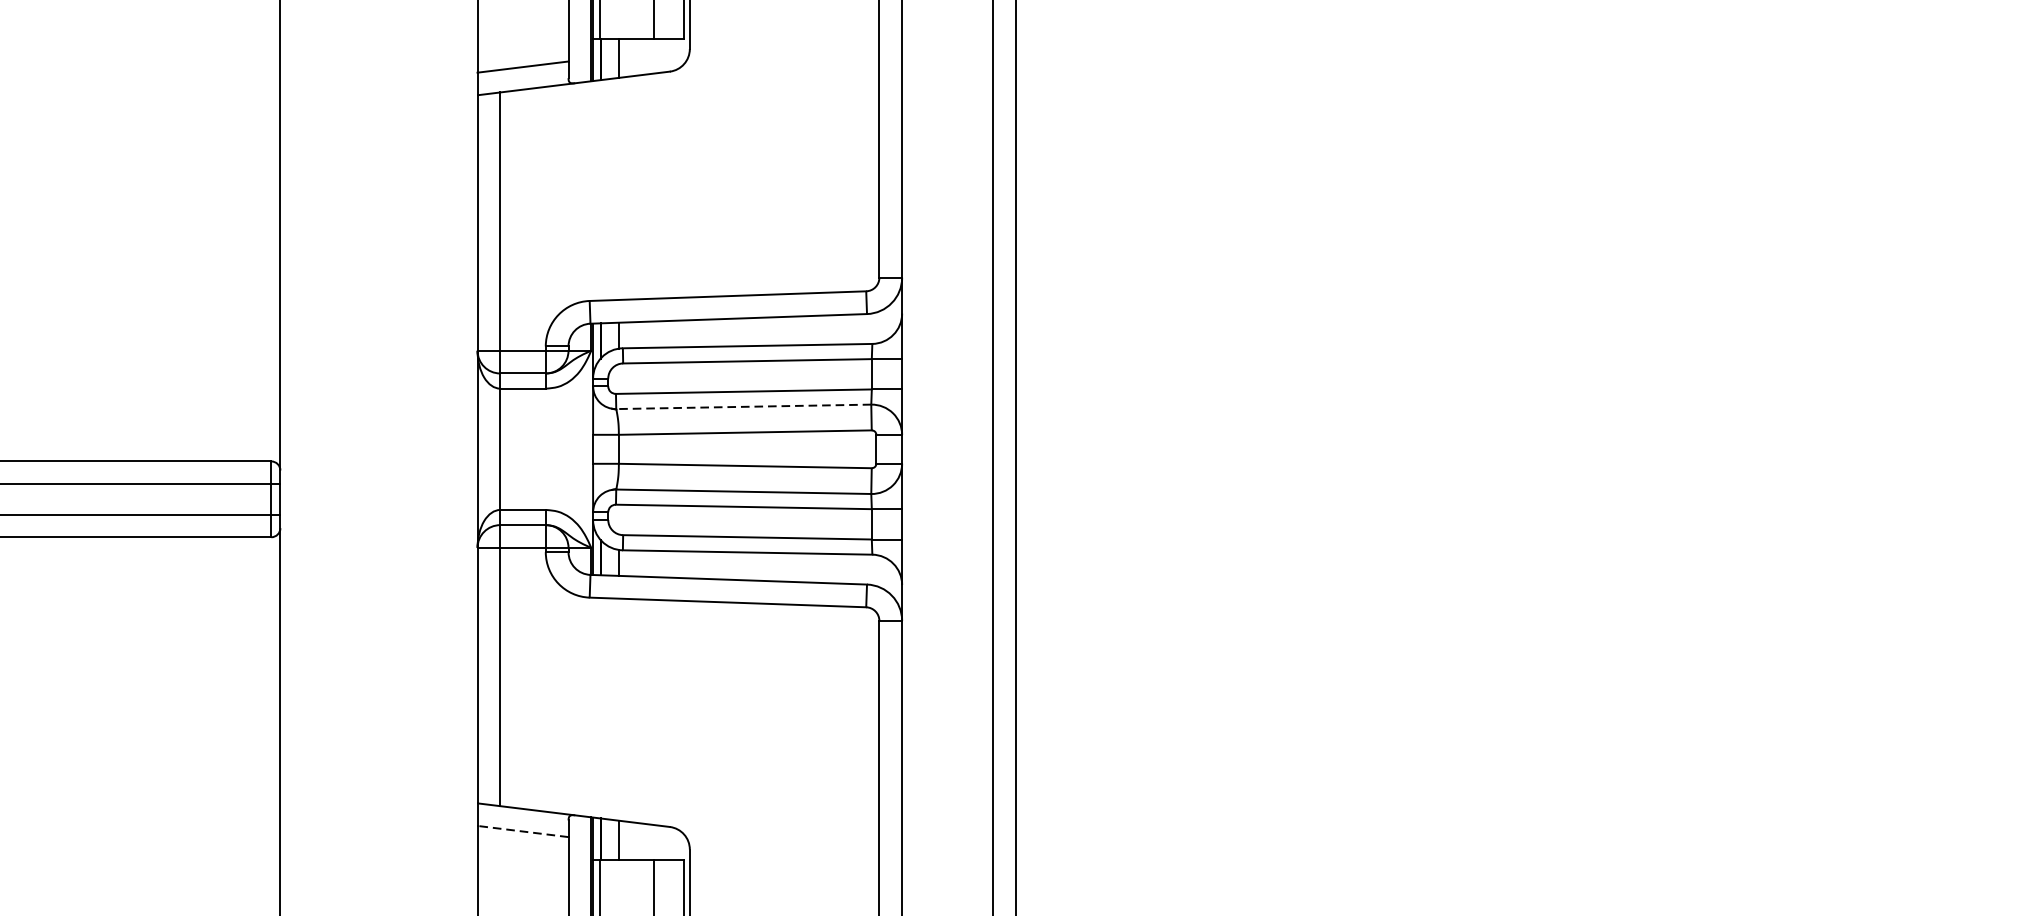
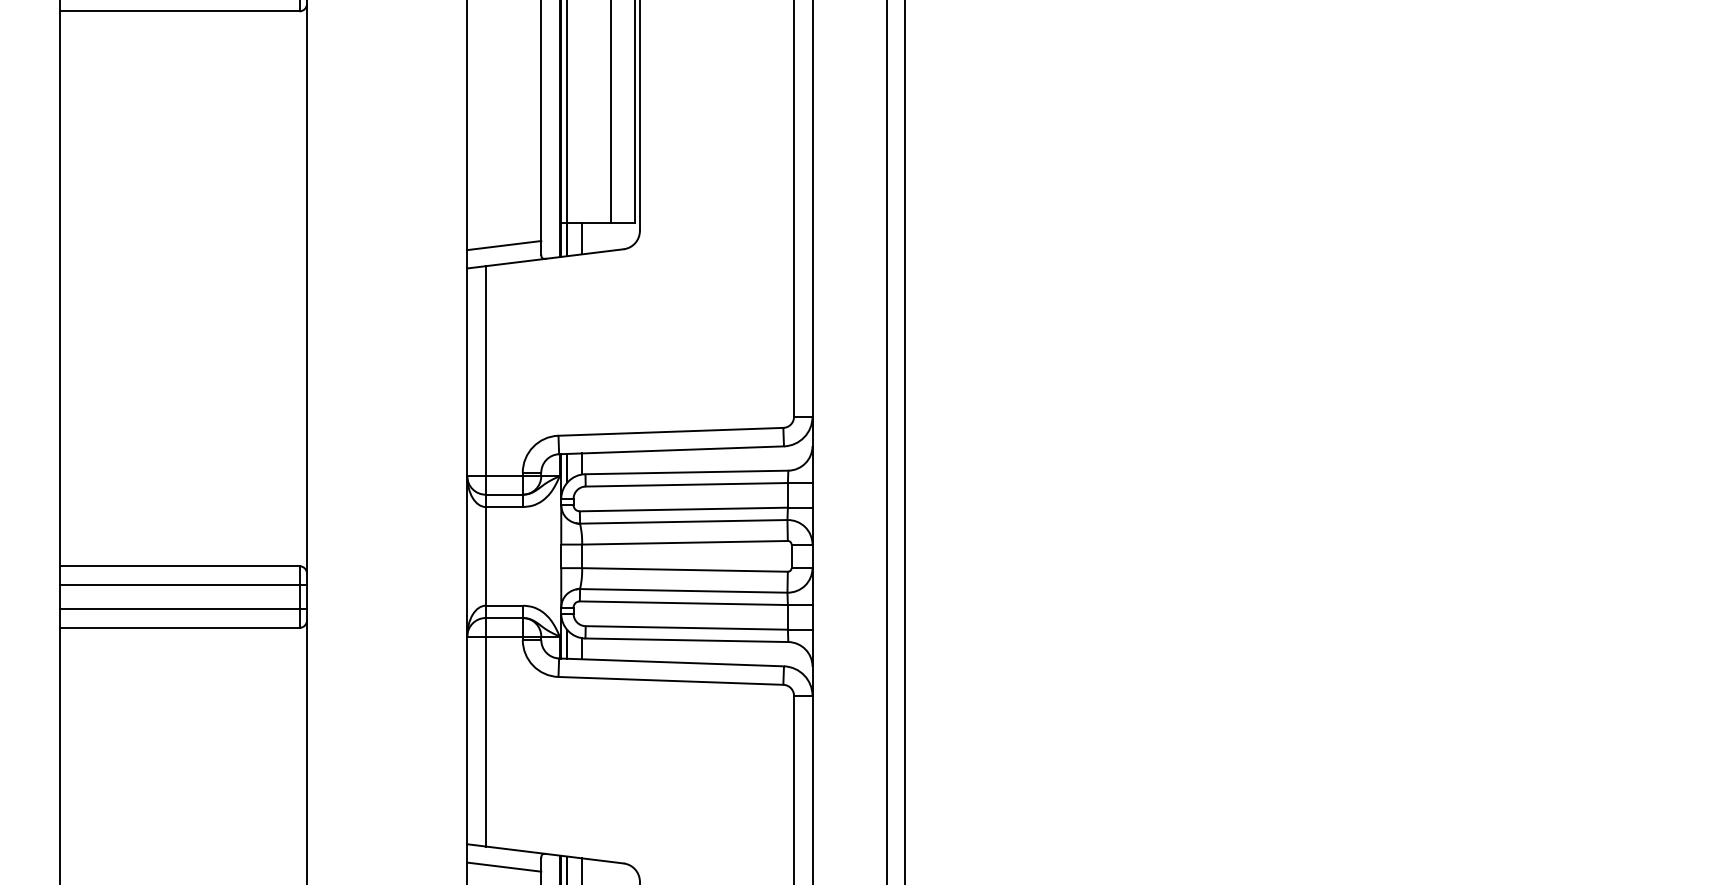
line: (743, 406) -> (683, 521), dashed -> solid
line: (522, 831) -> (503, 867), dashed -> solid

